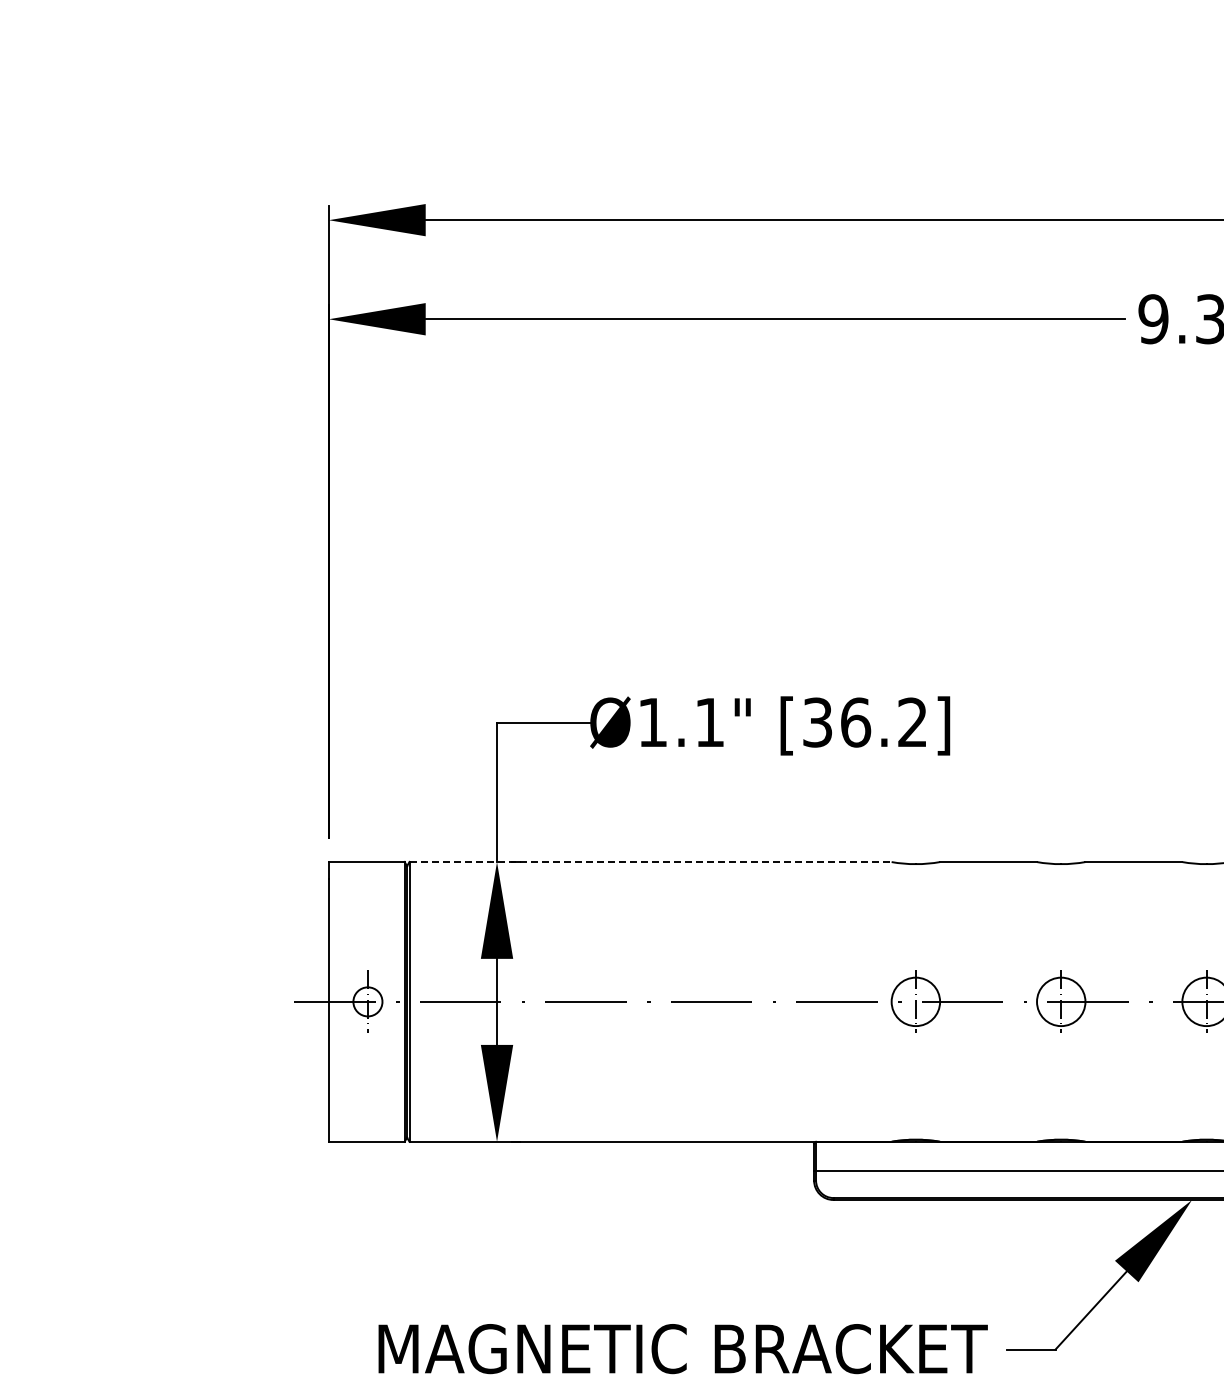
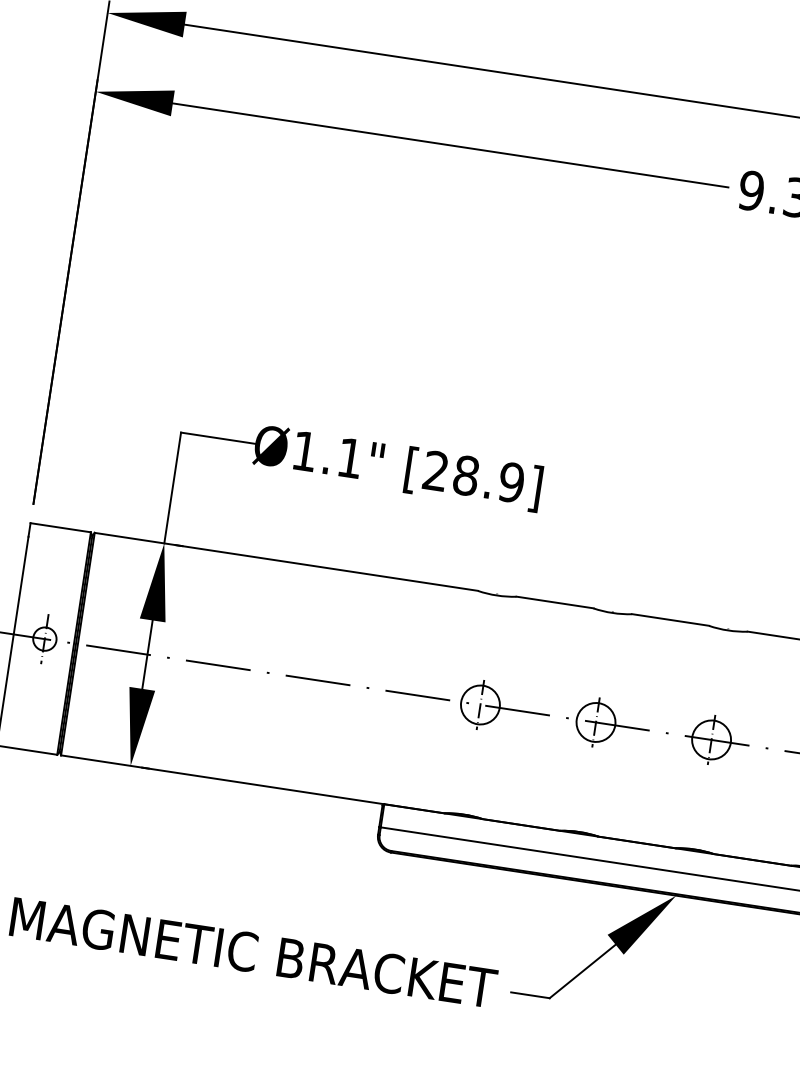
text: (865, 722) -> (474, 476), [36.2] -> [28.9]
line: (651, 861) -> (287, 561), dashed -> solid

